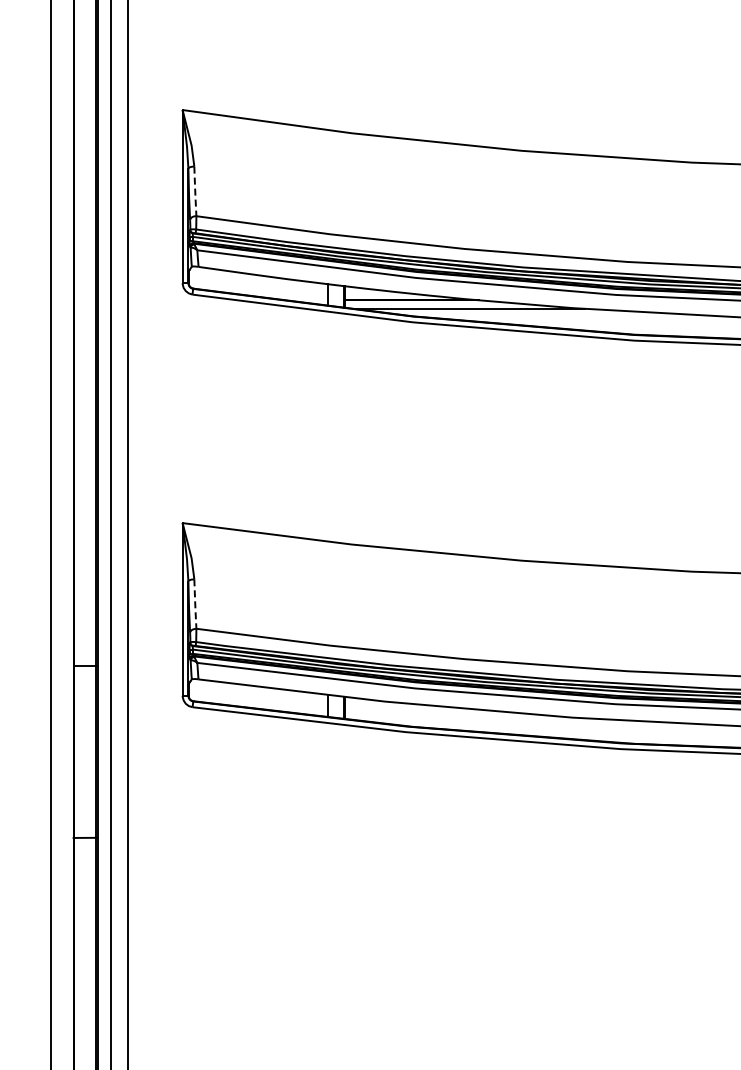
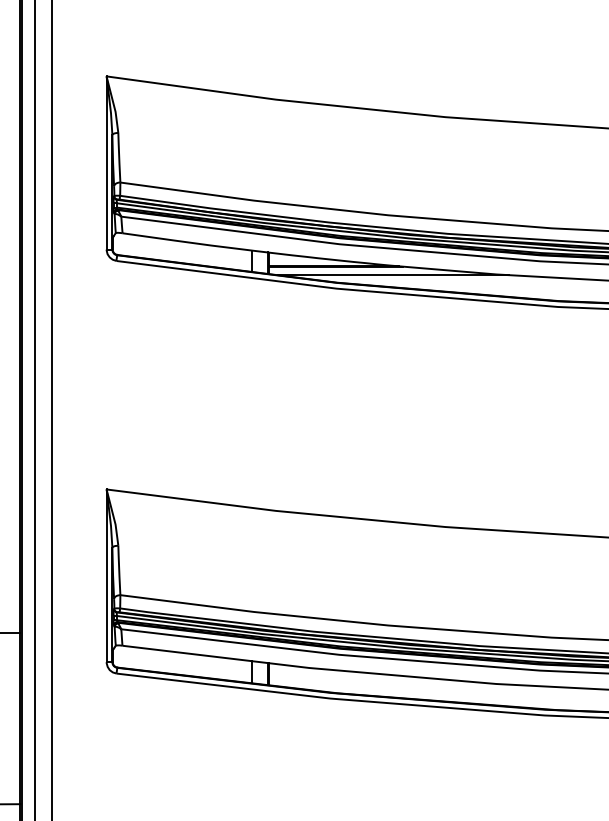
line: (195, 191) -> (119, 157), dashed -> solid
line: (195, 604) -> (119, 570), dashed -> solid

